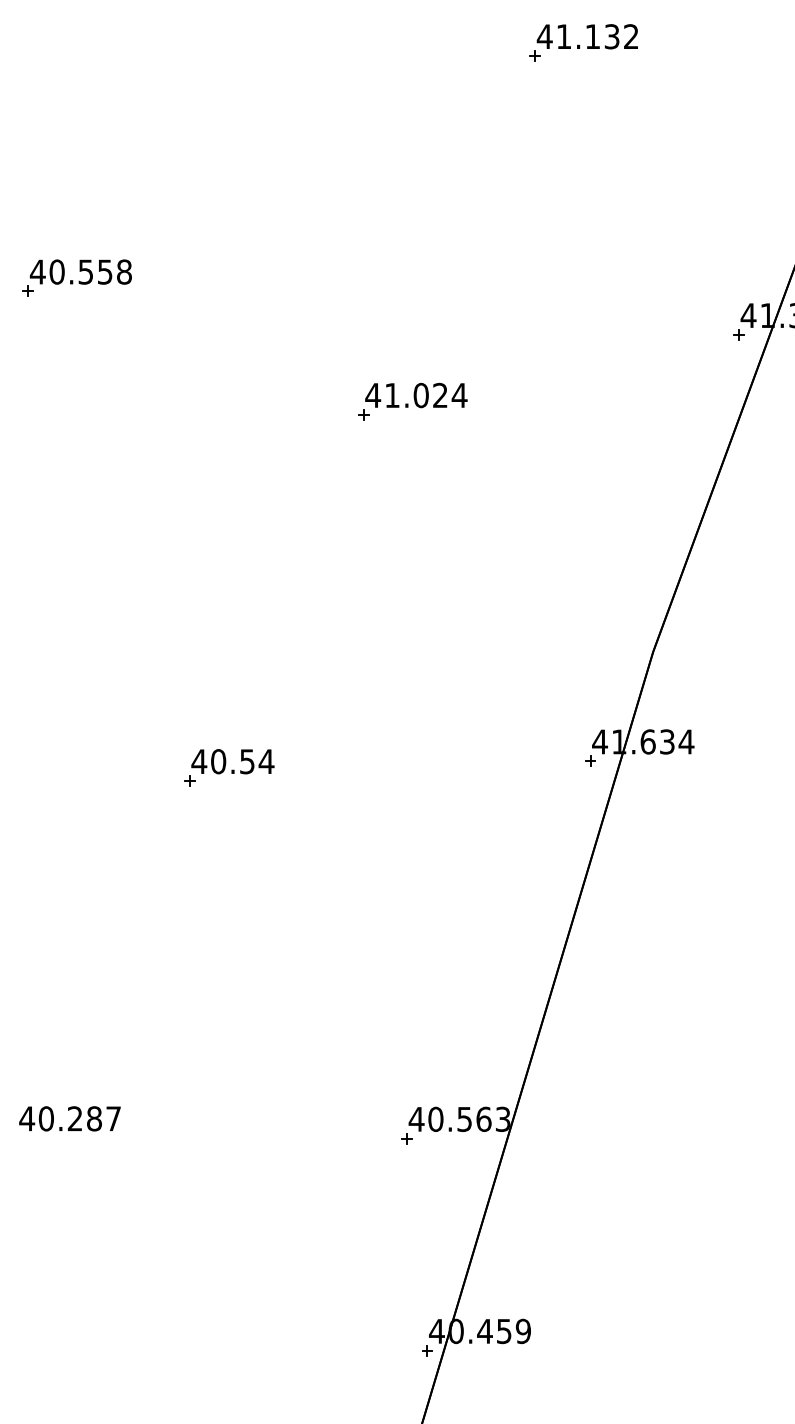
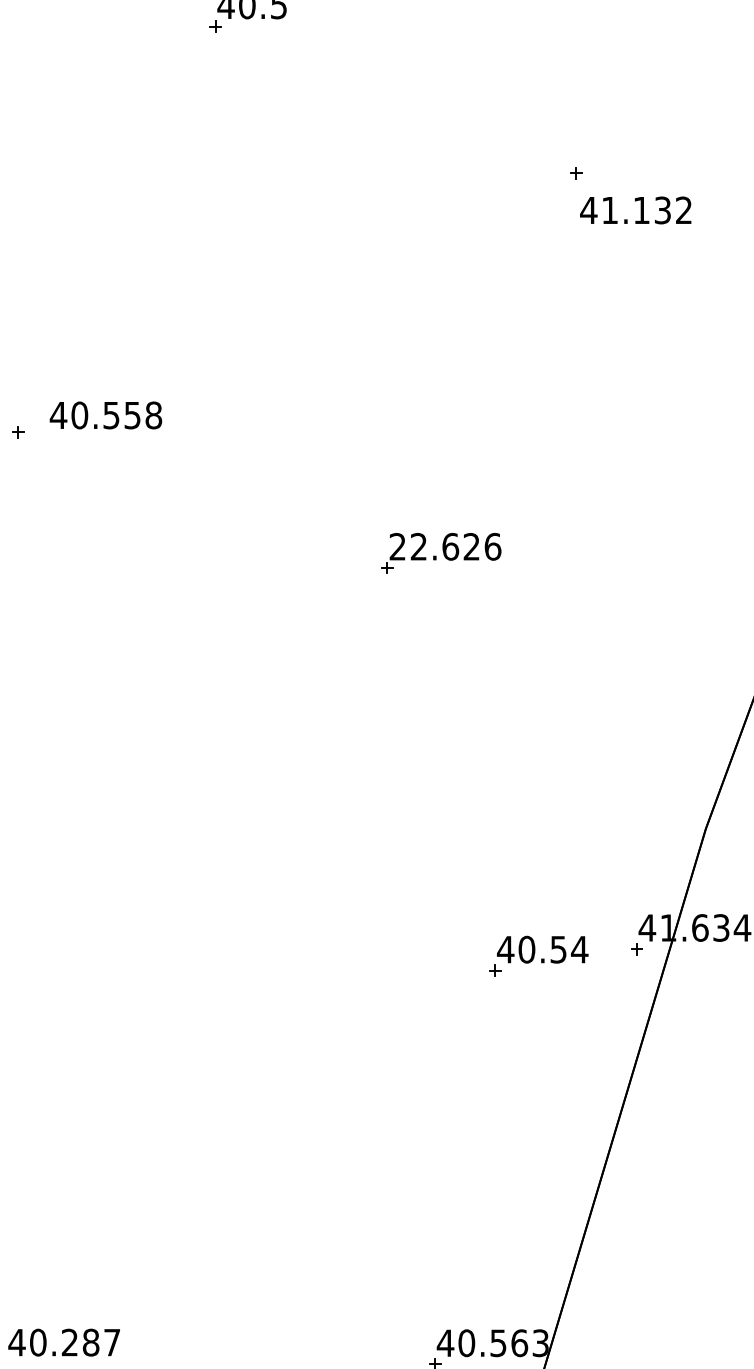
text: (586, 36) -> (634, 210), moved
text: (80, 271) -> (105, 414), moved
text: (416, 395) -> (445, 546), 41.024 -> 22.626
part: (229, 767) -> (538, 956), moved

